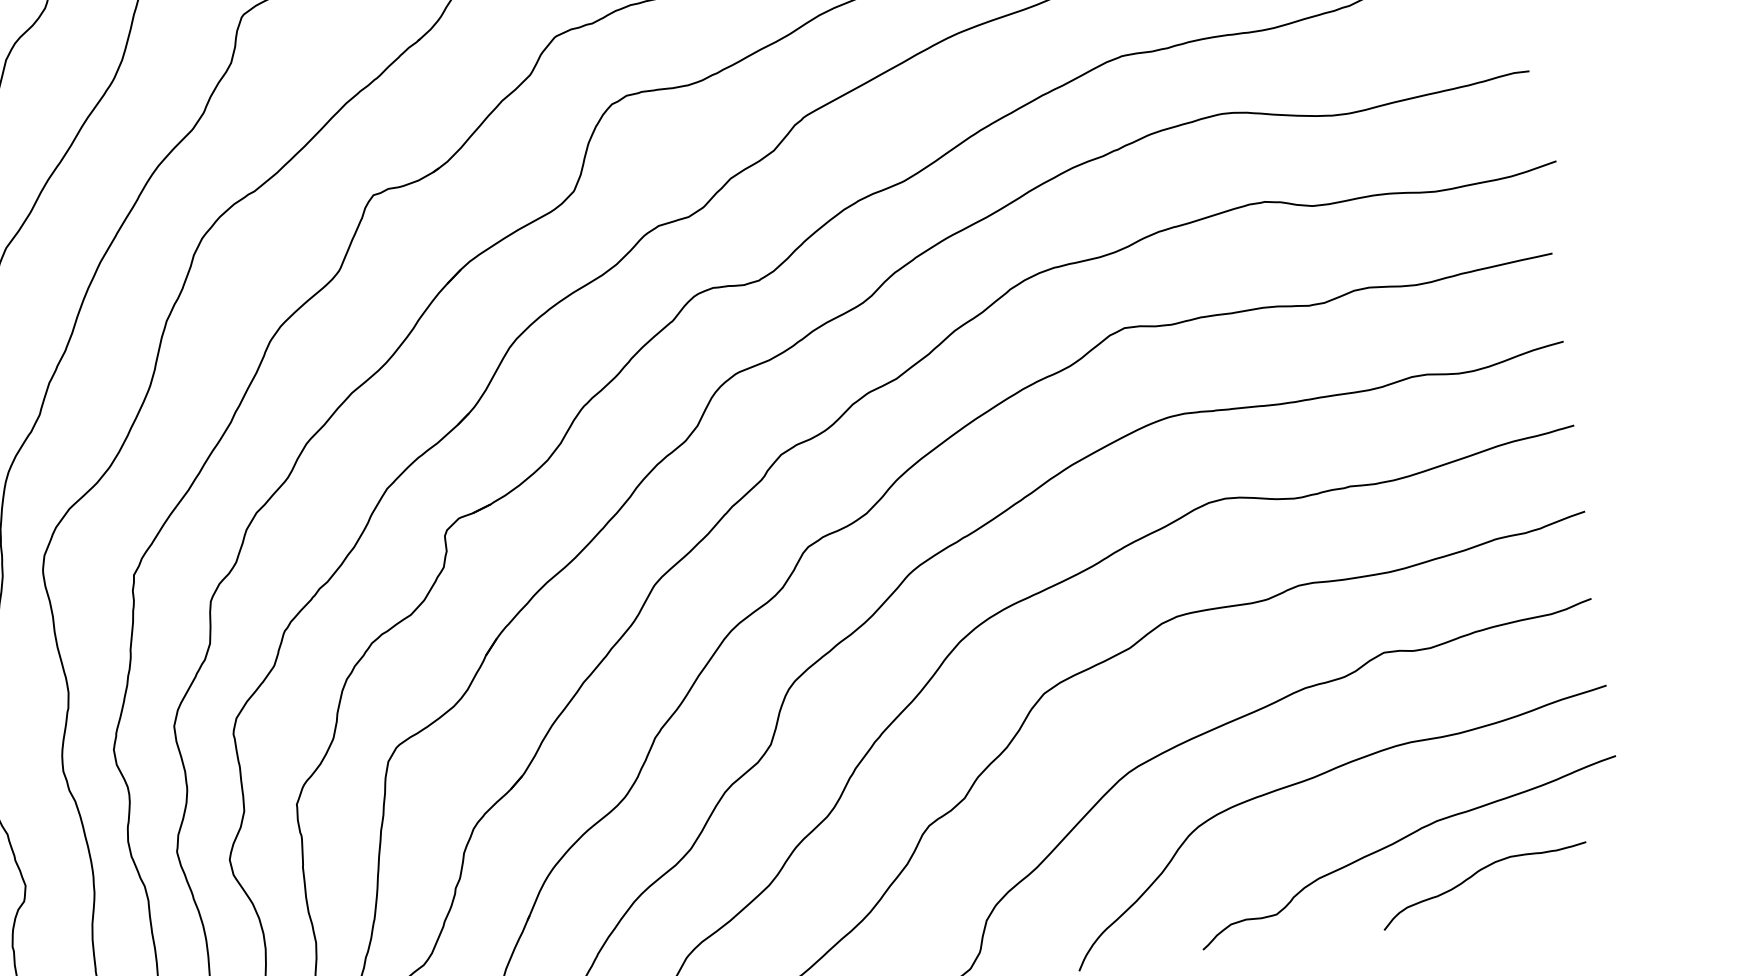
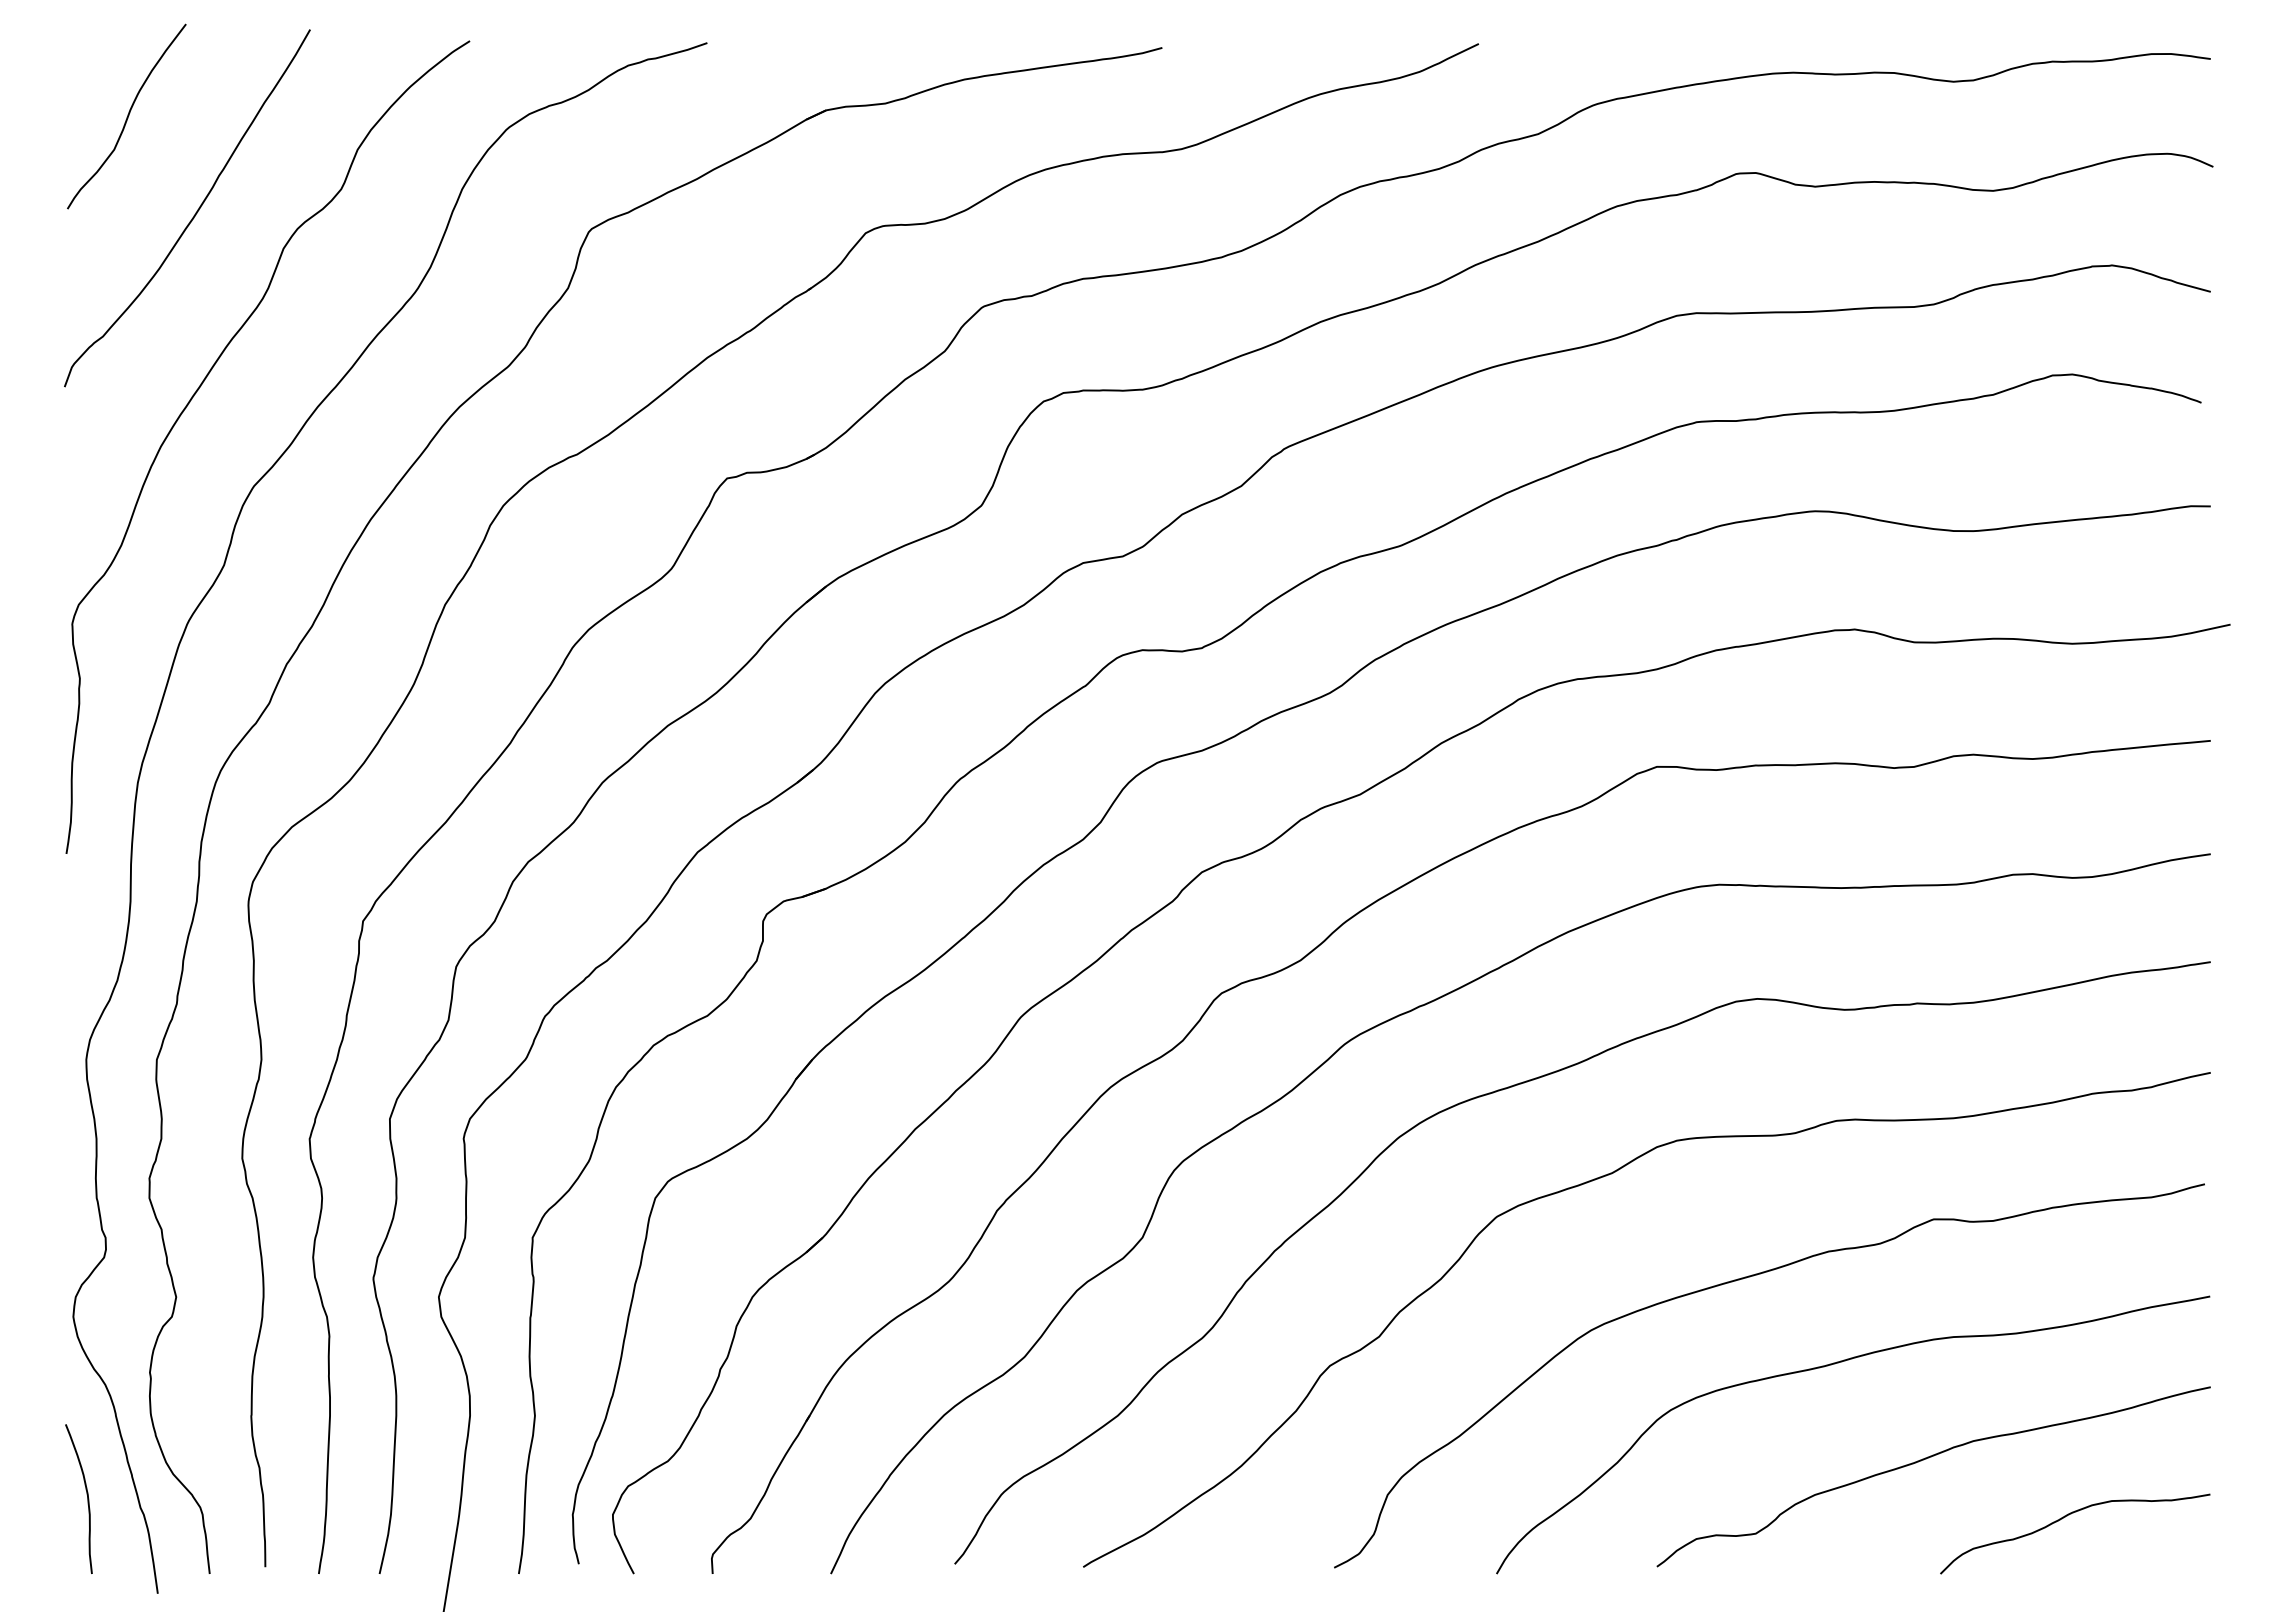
curve: (1477, 873) -> (2067, 1516), moved

